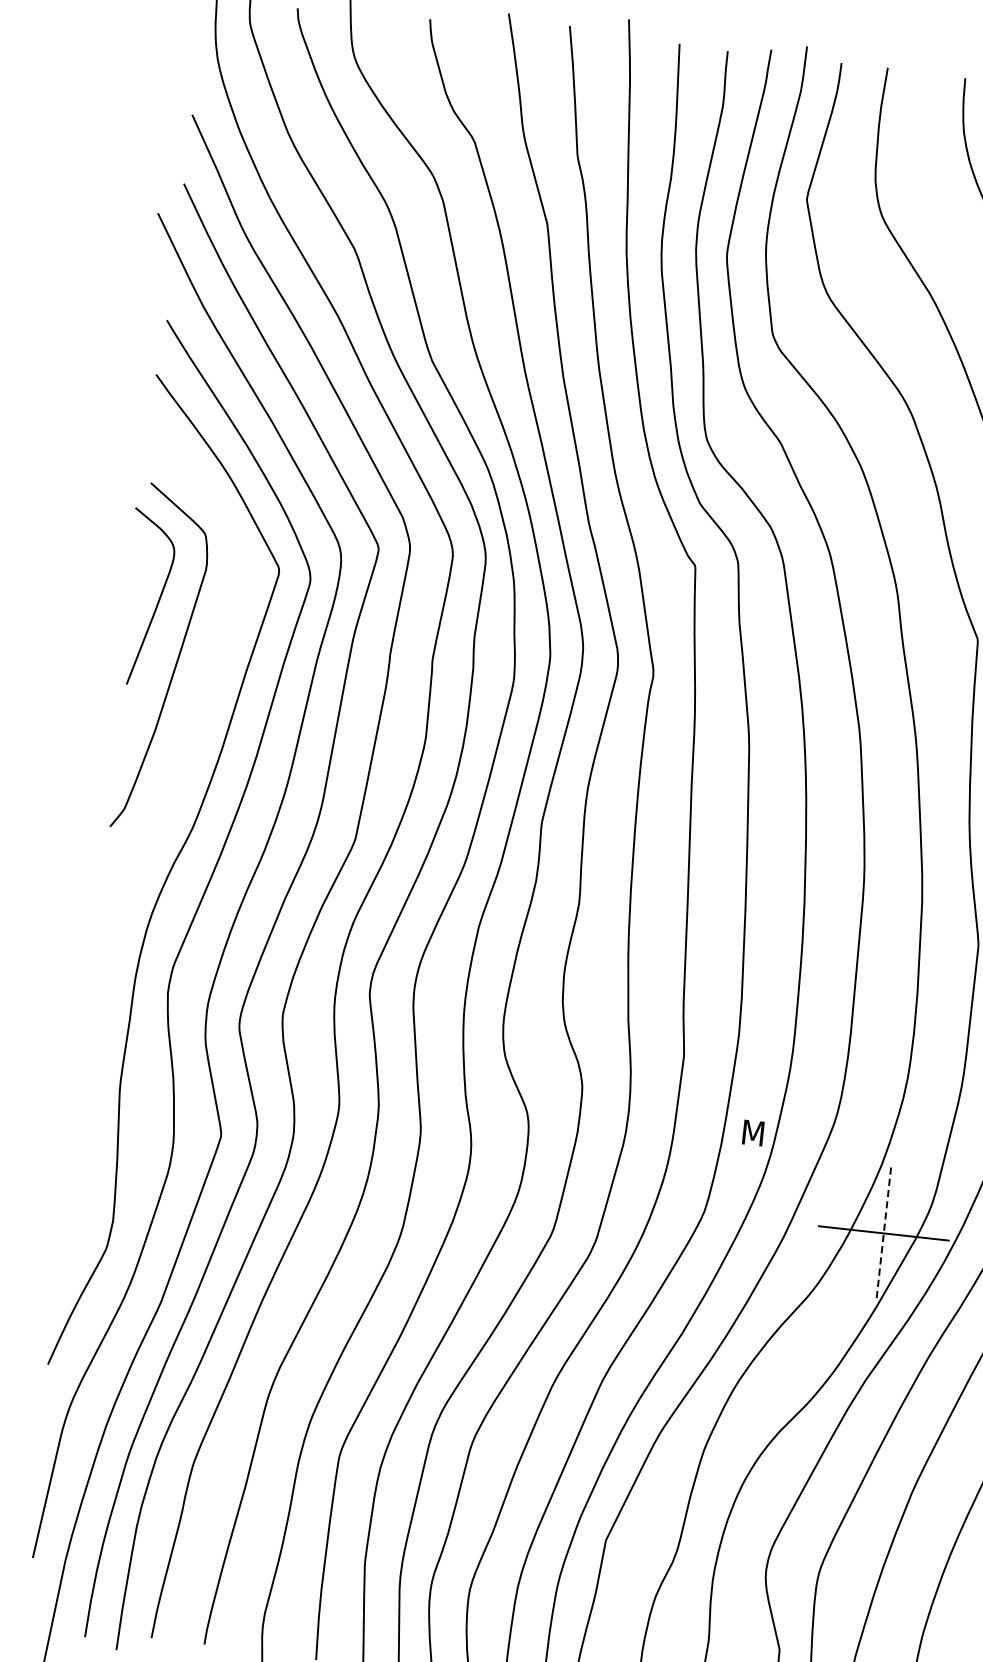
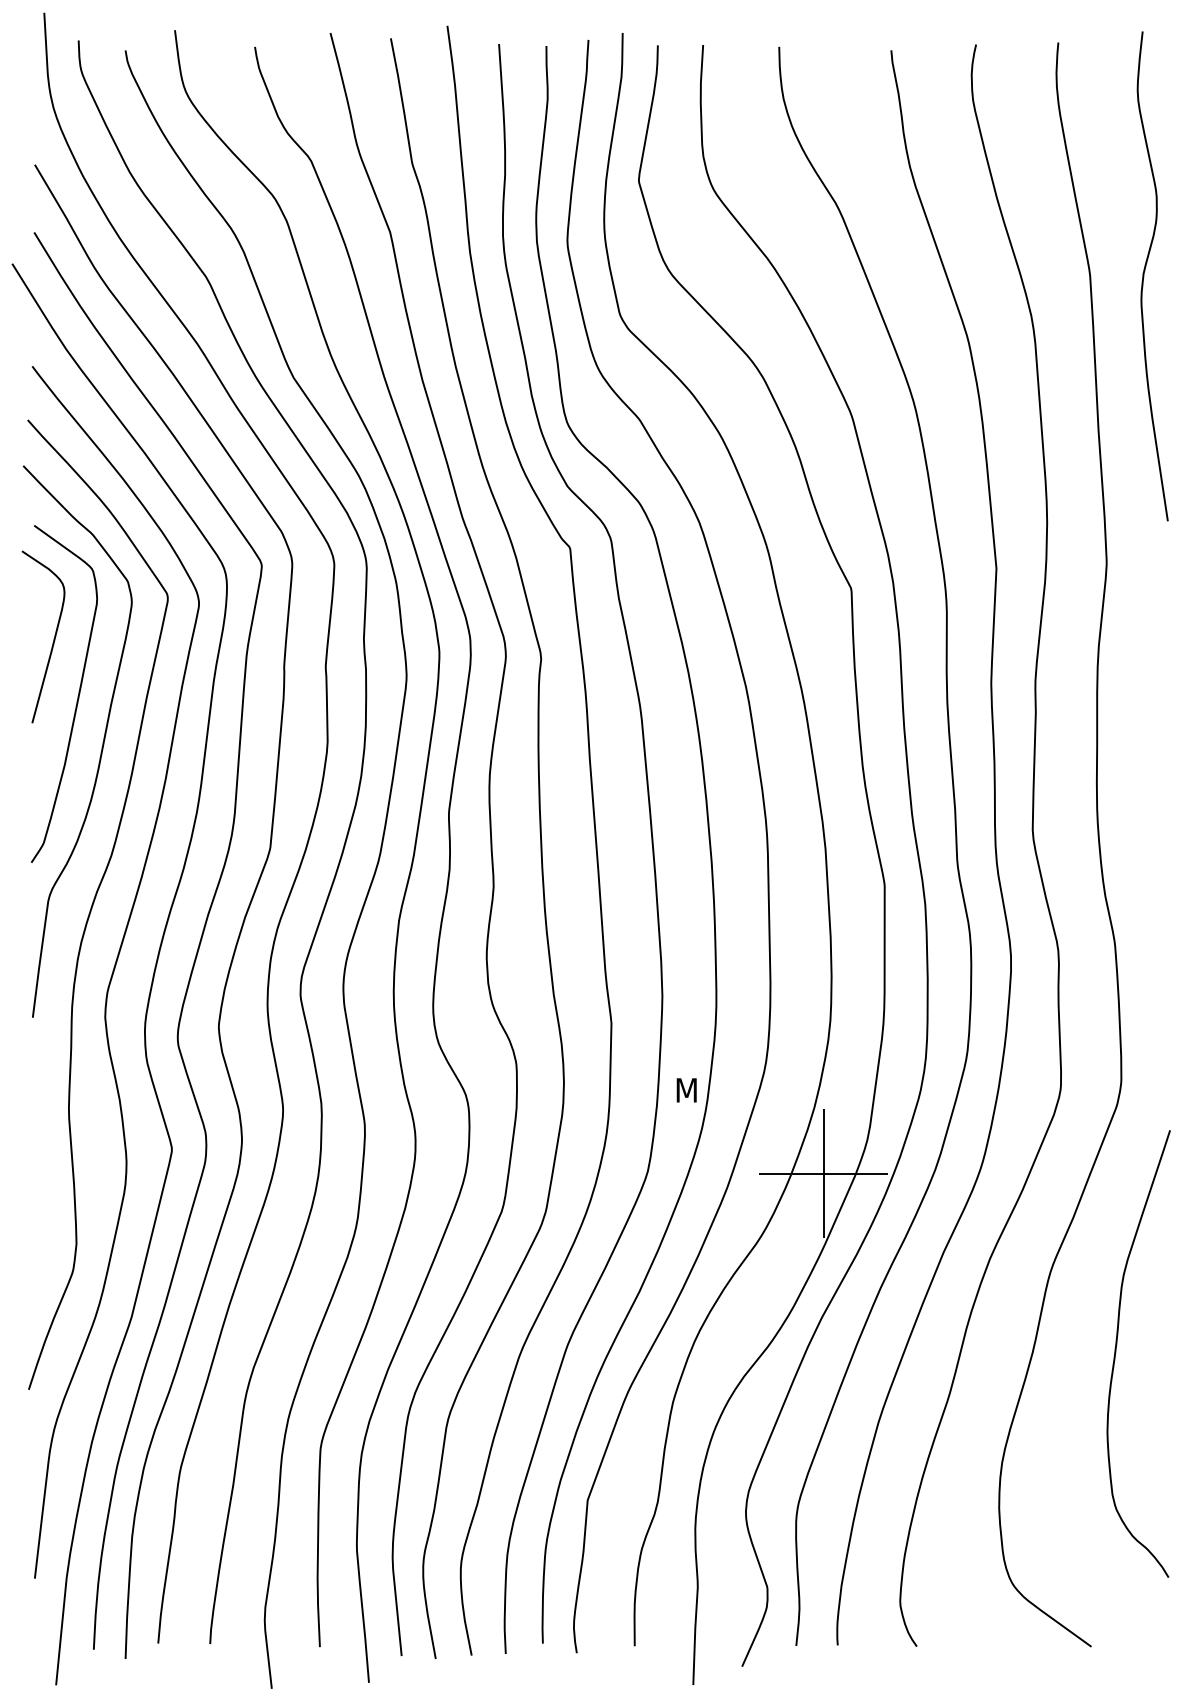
curve: (194, 717) -> (101, 747), added
line: (883, 1233) -> (823, 1173), dashed -> solid

